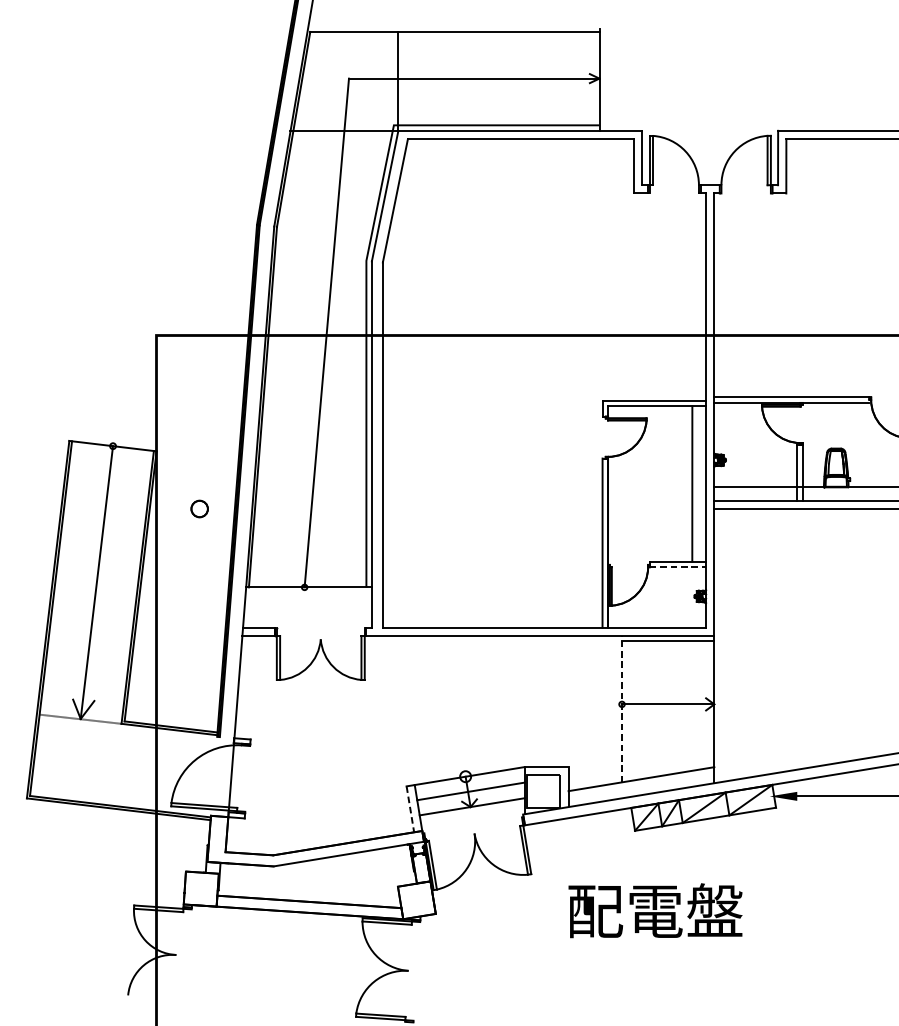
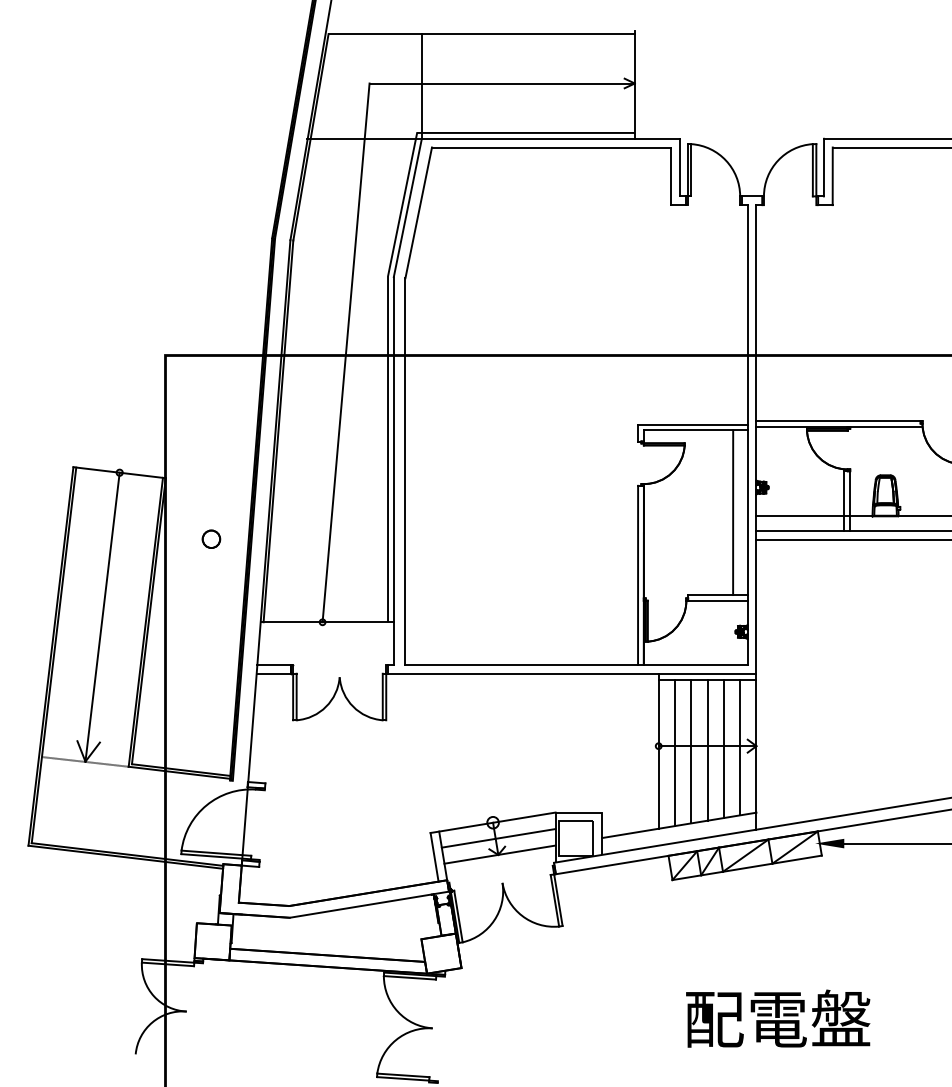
line: (677, 566) -> (717, 600), dashed -> solid
line: (699, 705) -> (740, 747), added
line: (683, 706) -> (723, 748), added
line: (668, 707) -> (707, 749), added
line: (621, 709) -> (658, 751), dashed -> solid
line: (652, 709) -> (691, 751), added
line: (637, 710) -> (675, 752), added
line: (410, 809) -> (434, 857), dashed -> solid
text: (655, 910) -> (778, 1018), moved

